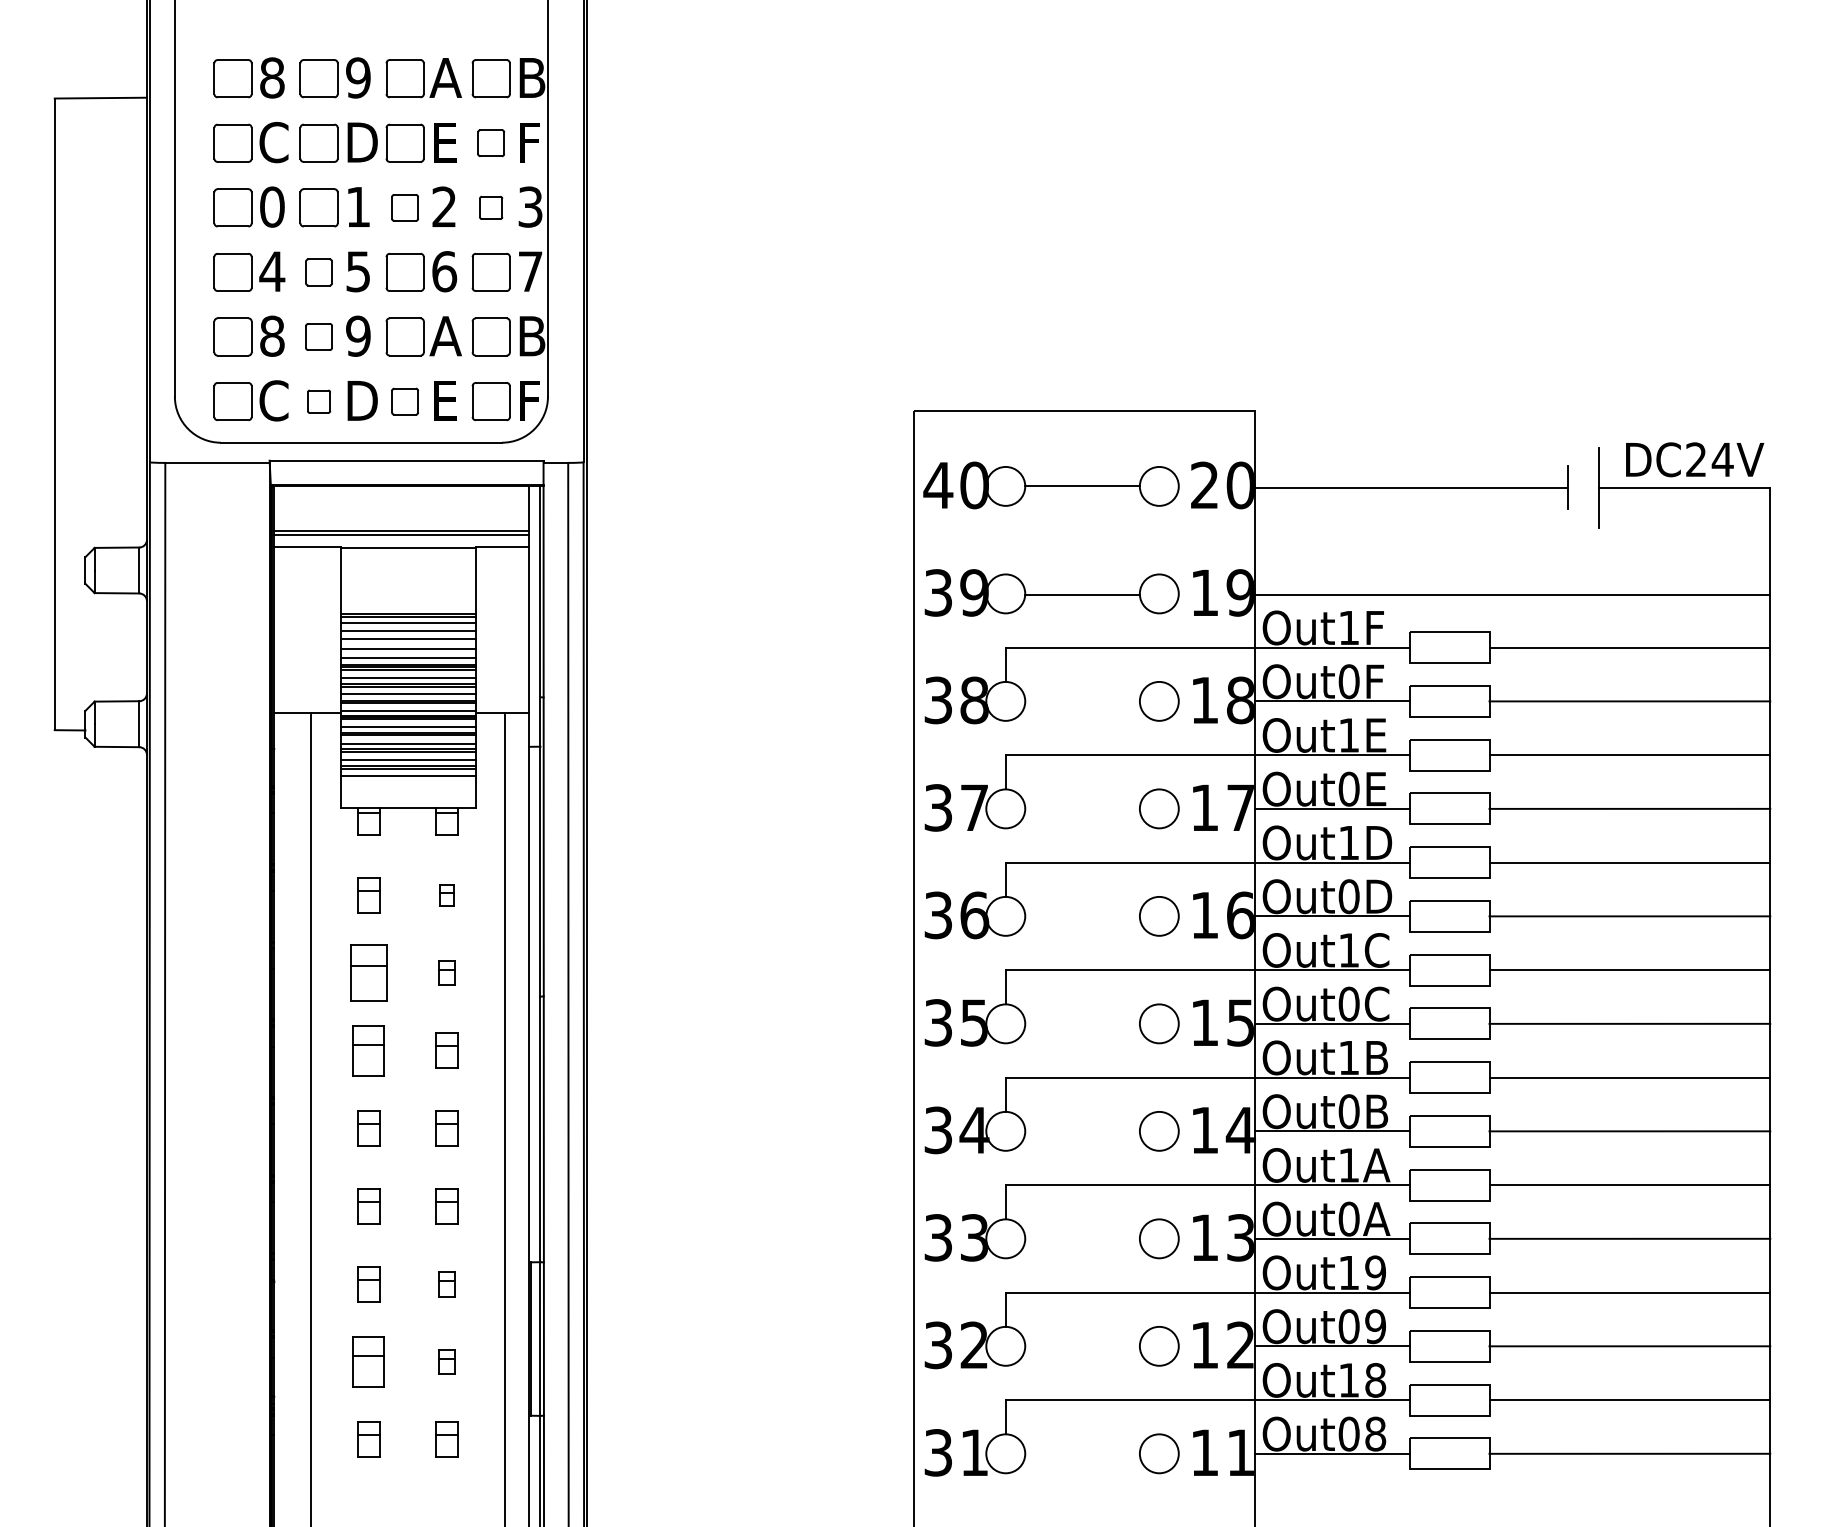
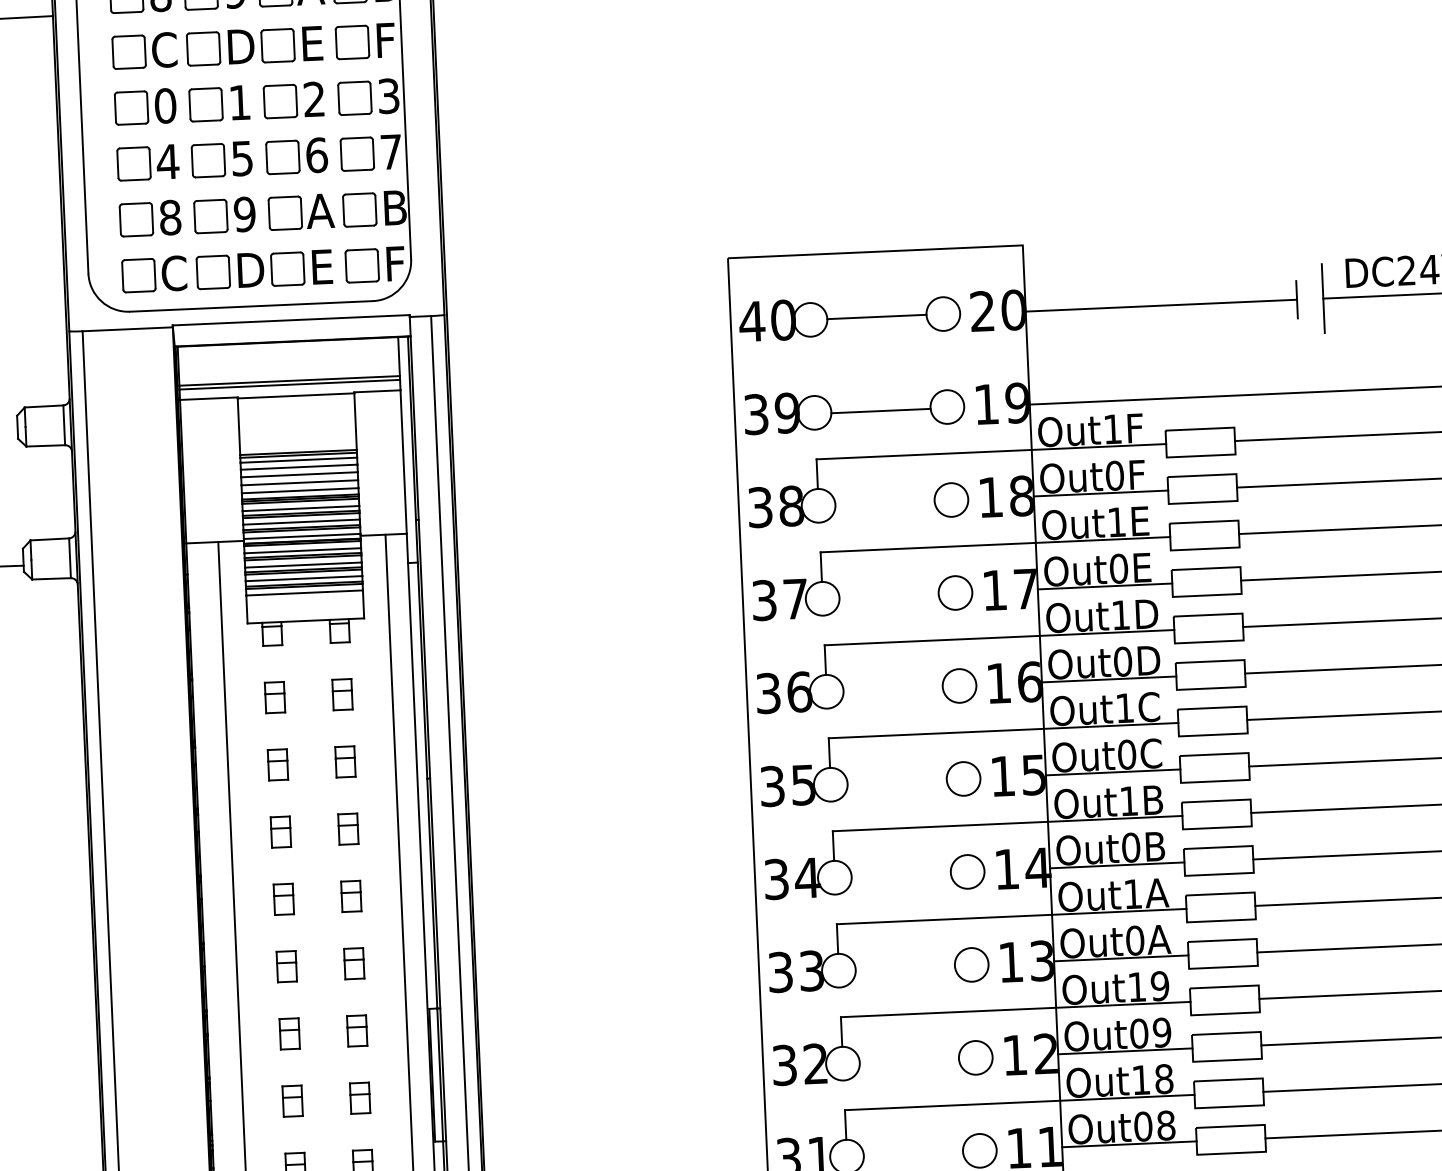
part: (490, 142) -> (351, 41), size x1.43
part: (404, 207) -> (279, 101), size x1.43
part: (490, 207) -> (354, 98), size x1.67
part: (318, 272) -> (207, 160), size x1.43
part: (318, 336) -> (210, 216), size x1.43
part: (318, 401) -> (212, 272), size x1.67
part: (404, 401) -> (287, 269), size x1.43
part: (446, 895) -> (342, 694), size x1.67
part: (368, 972) -> (277, 764), size x0.62
part: (446, 972) -> (345, 761), size x1.43
part: (368, 1050) -> (280, 831), size x0.71
part: (446, 1284) -> (356, 1031), size x1.43
part: (368, 1361) -> (292, 1100), size x0.71
part: (446, 1361) -> (359, 1097), size x1.43

